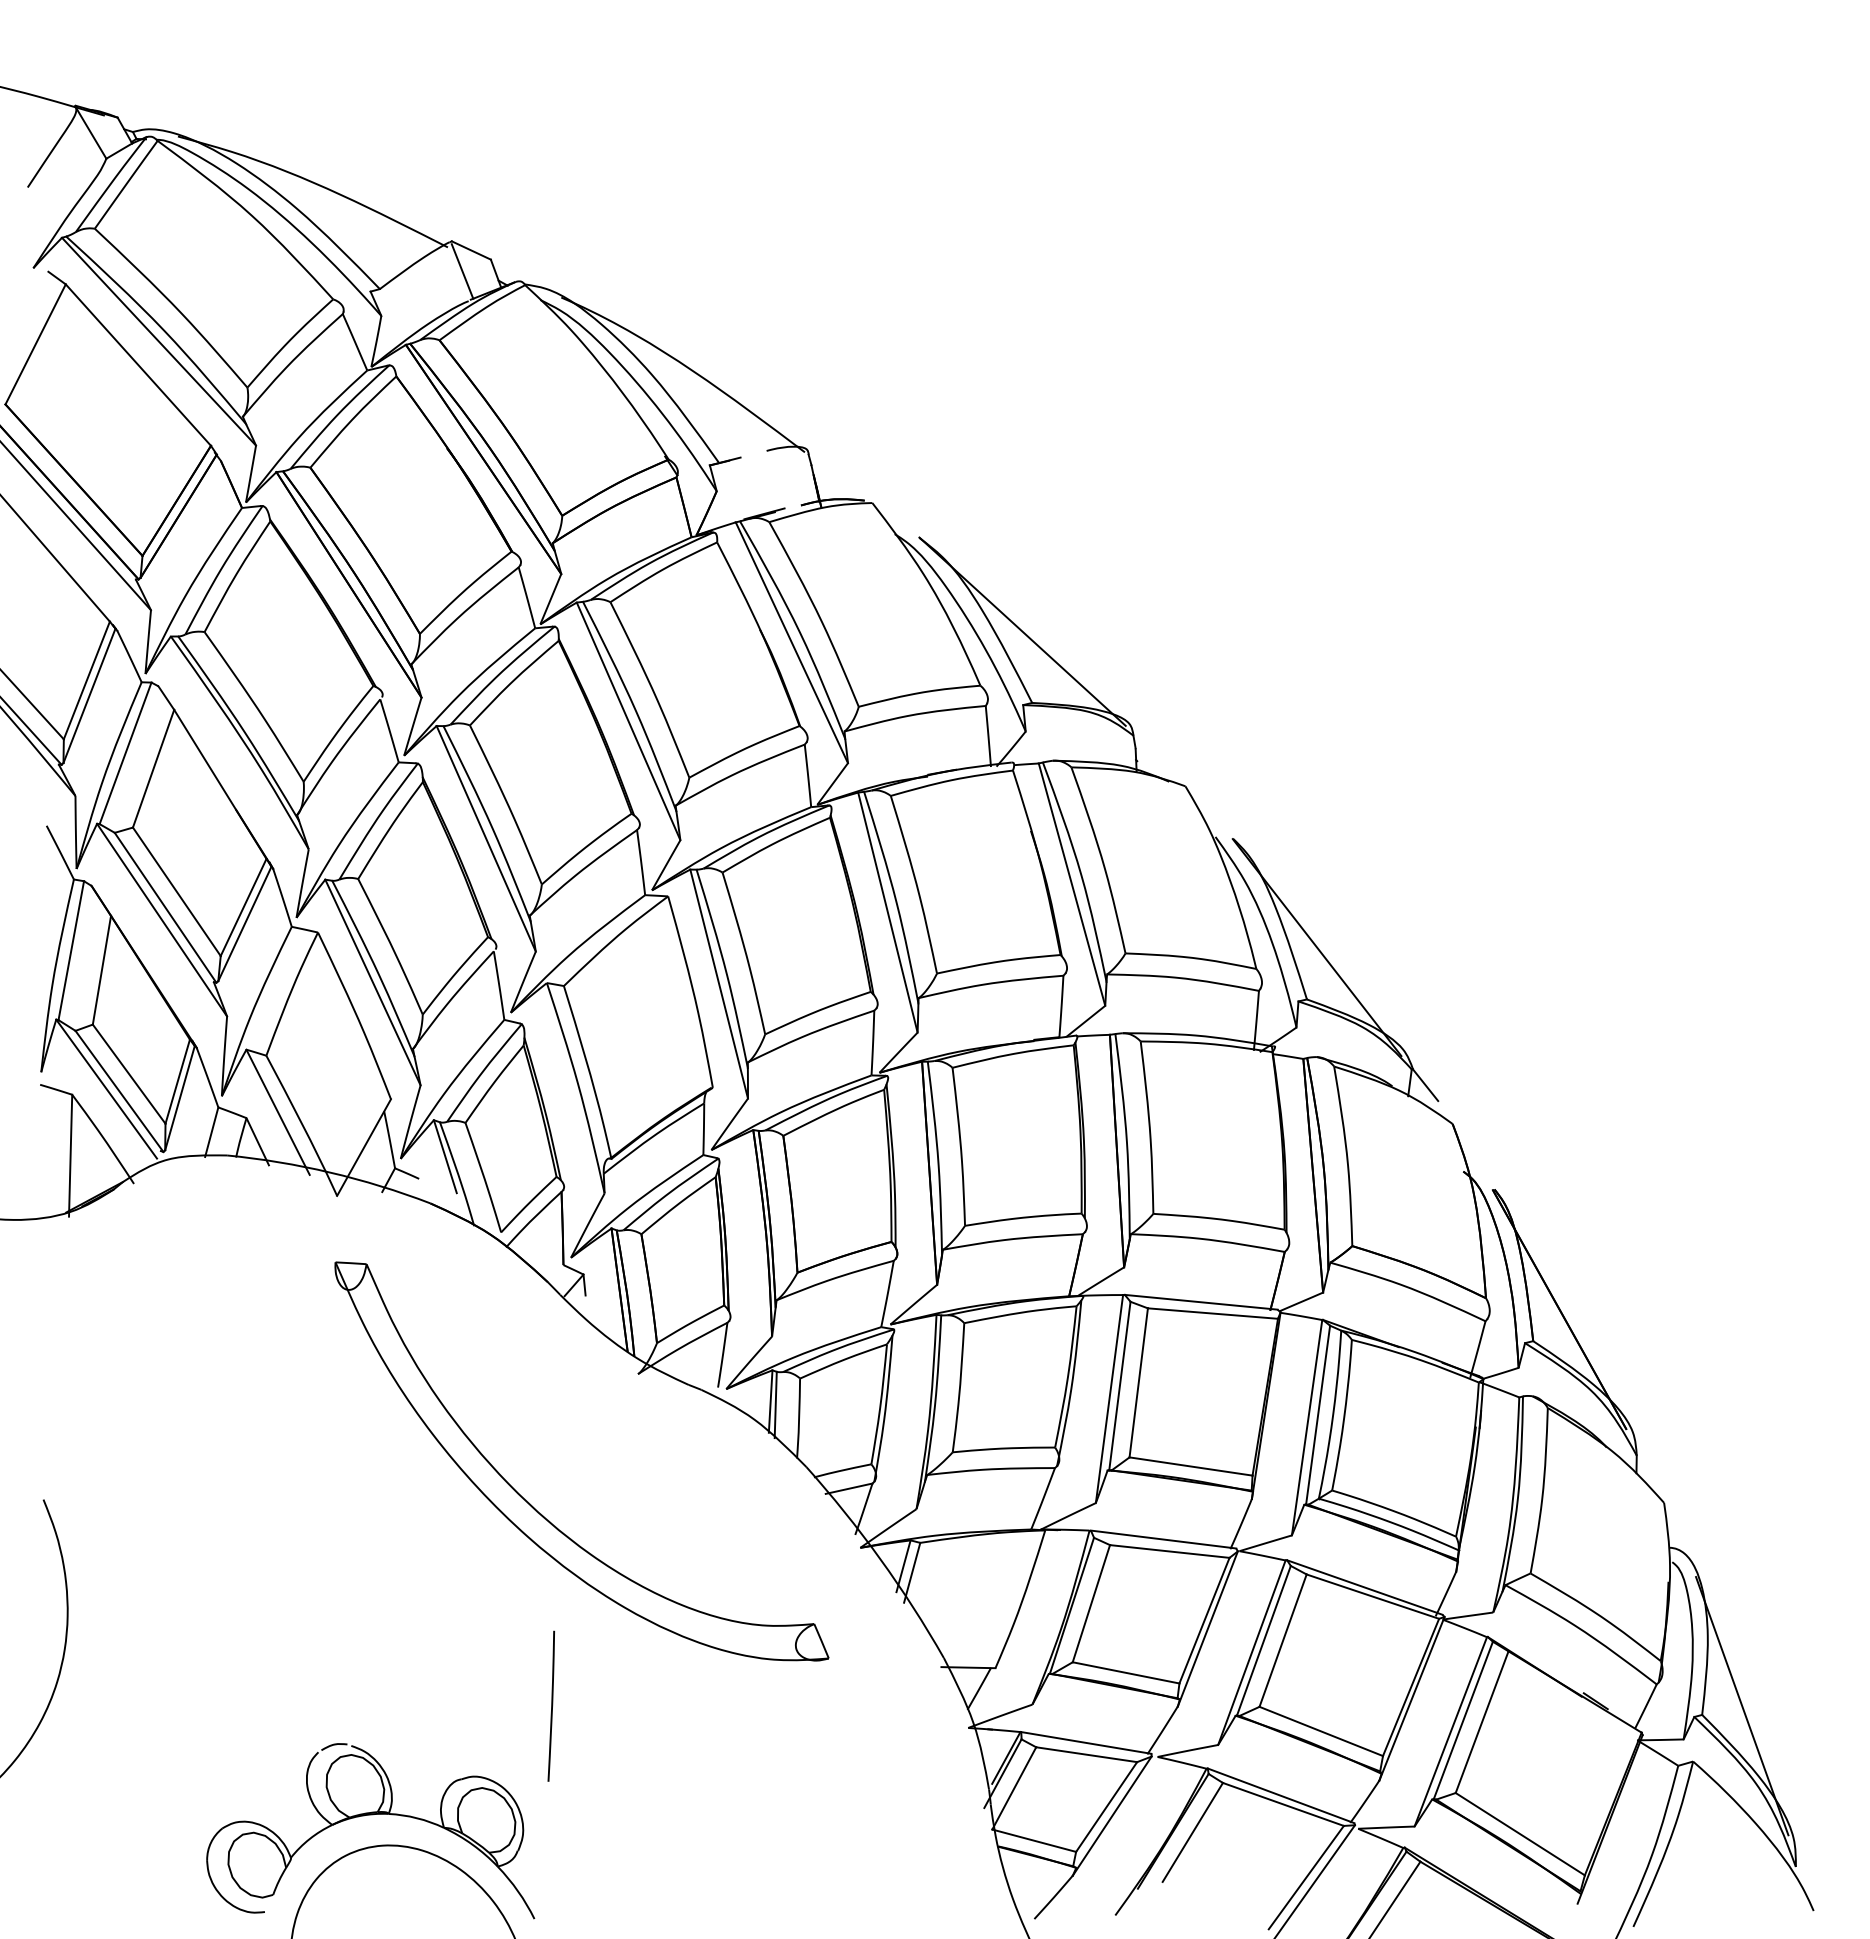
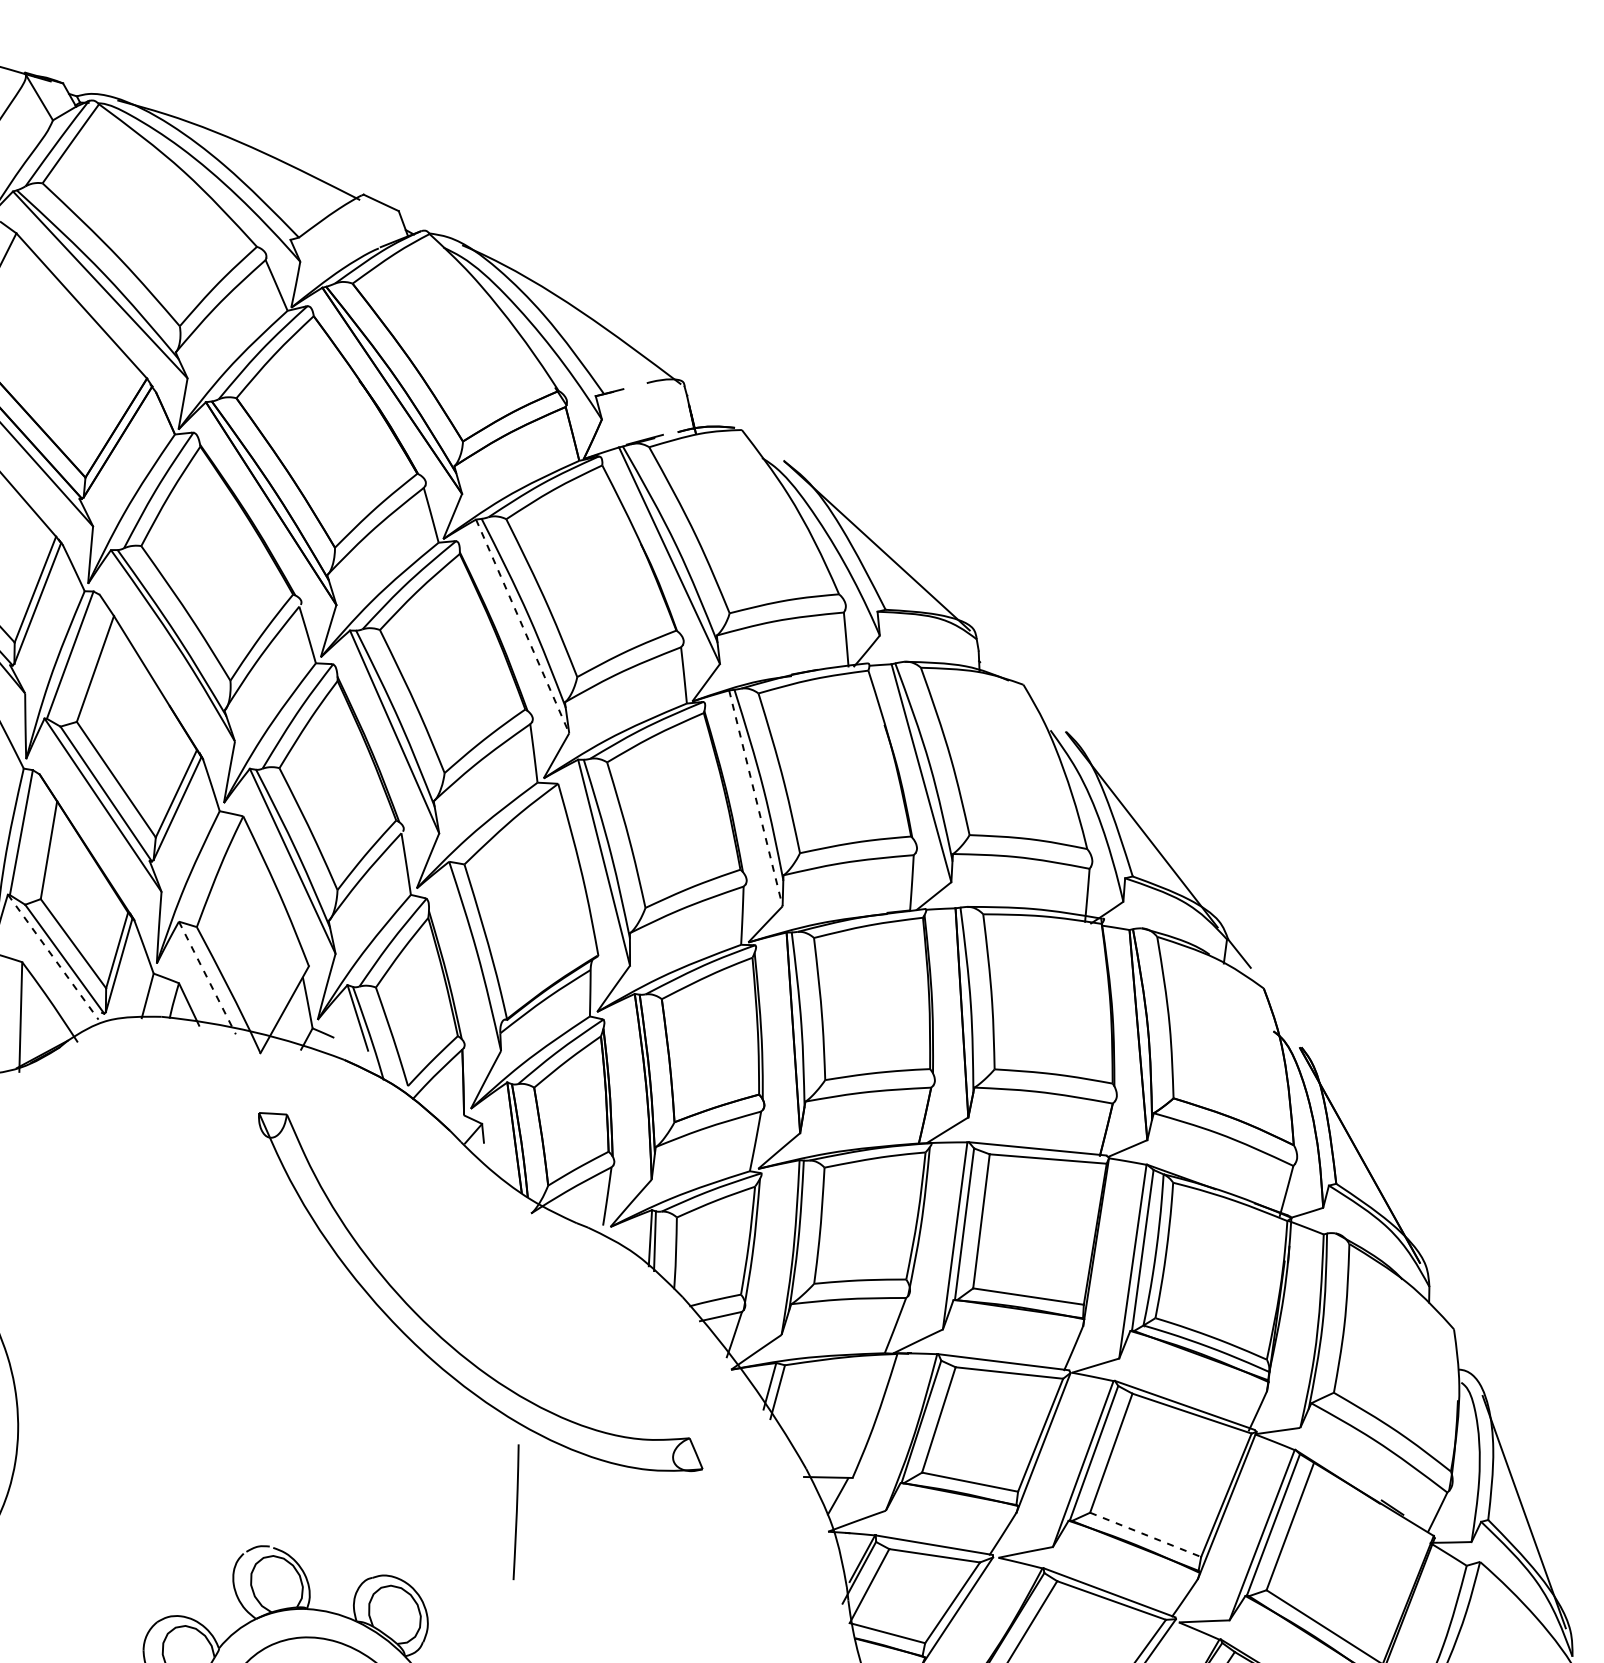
line: (462, 271) -> (373, 221), removed
line: (628, 721) -> (522, 626), solid -> dashed
line: (887, 912) -> (755, 798), solid -> dashed
line: (106, 1089) -> (53, 957), solid -> dashed
line: (278, 1112) -> (207, 978), solid -> dashed
line: (551, 1705) -> (516, 1511), moved
line: (1321, 1731) -> (1145, 1534), solid -> dashed

